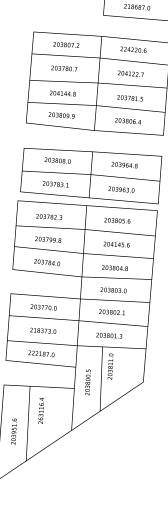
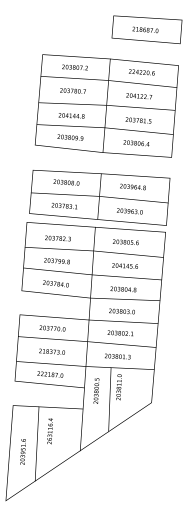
text: (87, 381) -> (96, 390), moved

